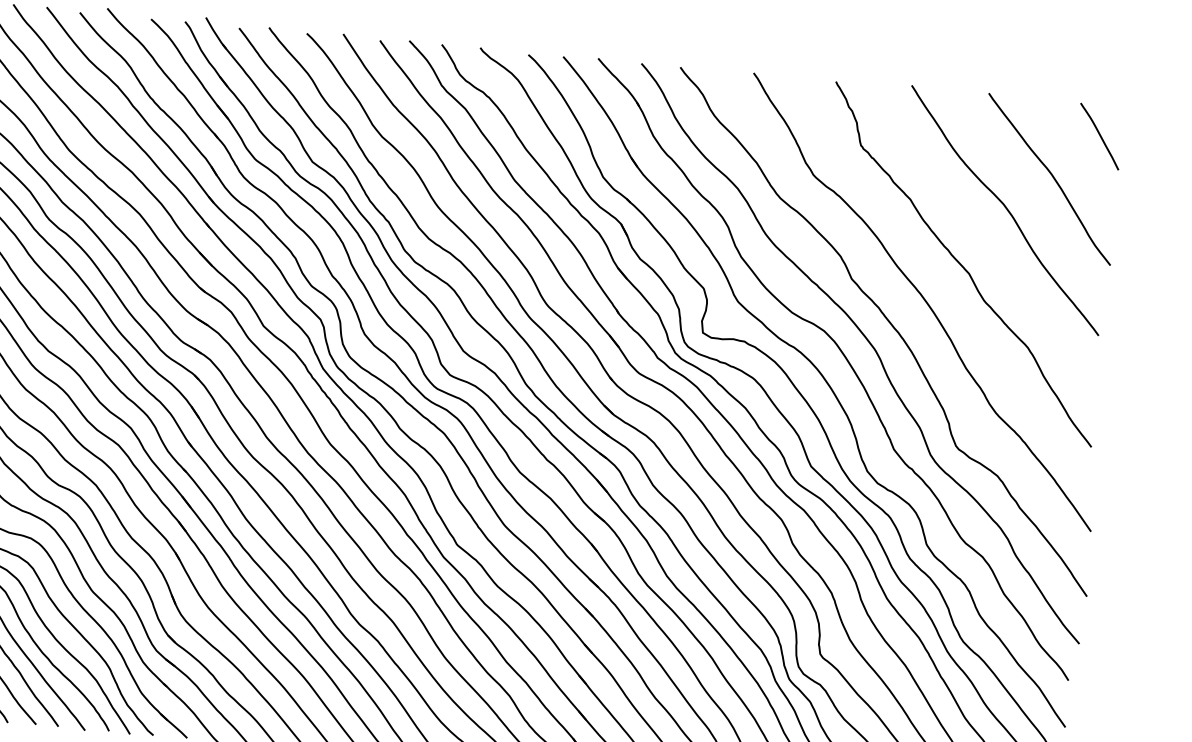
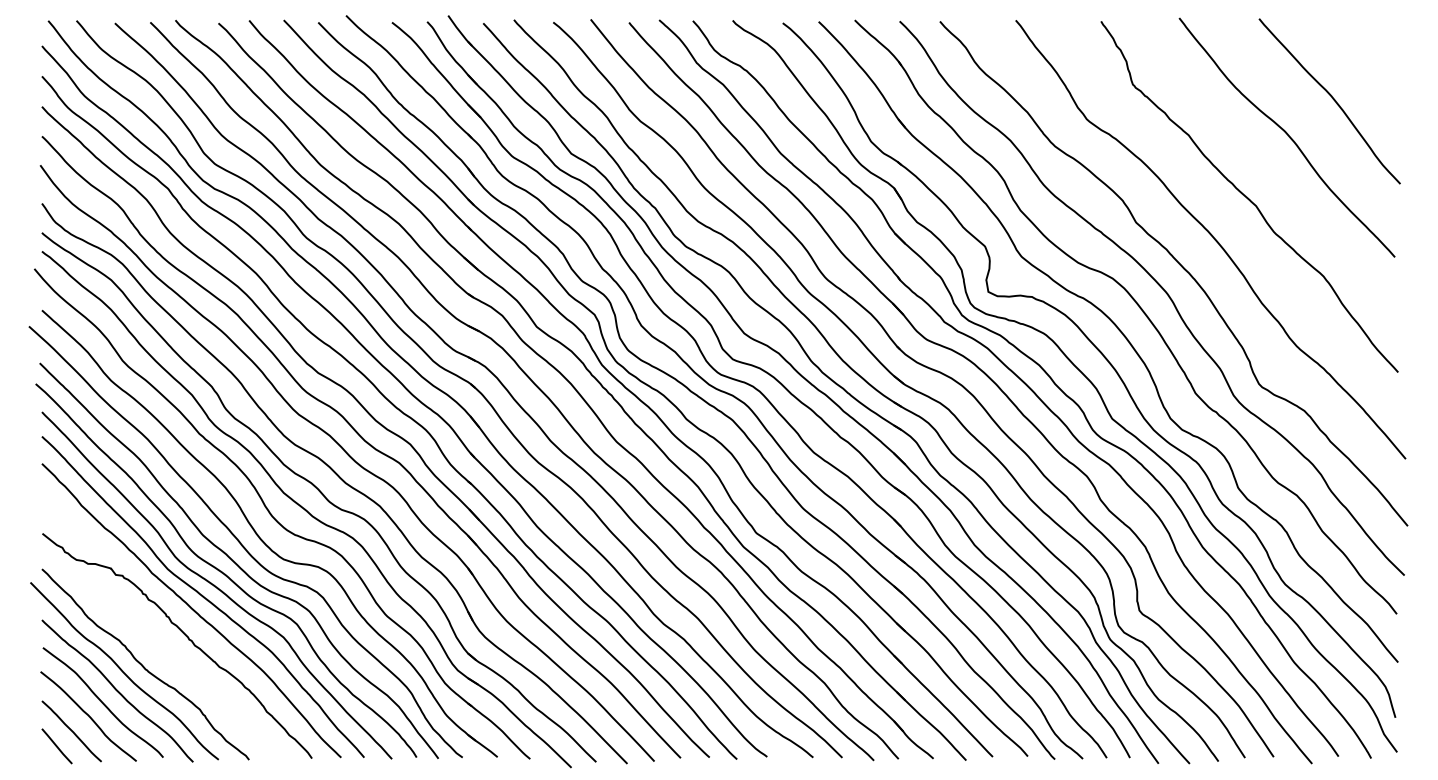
curve: (1100, 136) -> (1377, 52), removed

